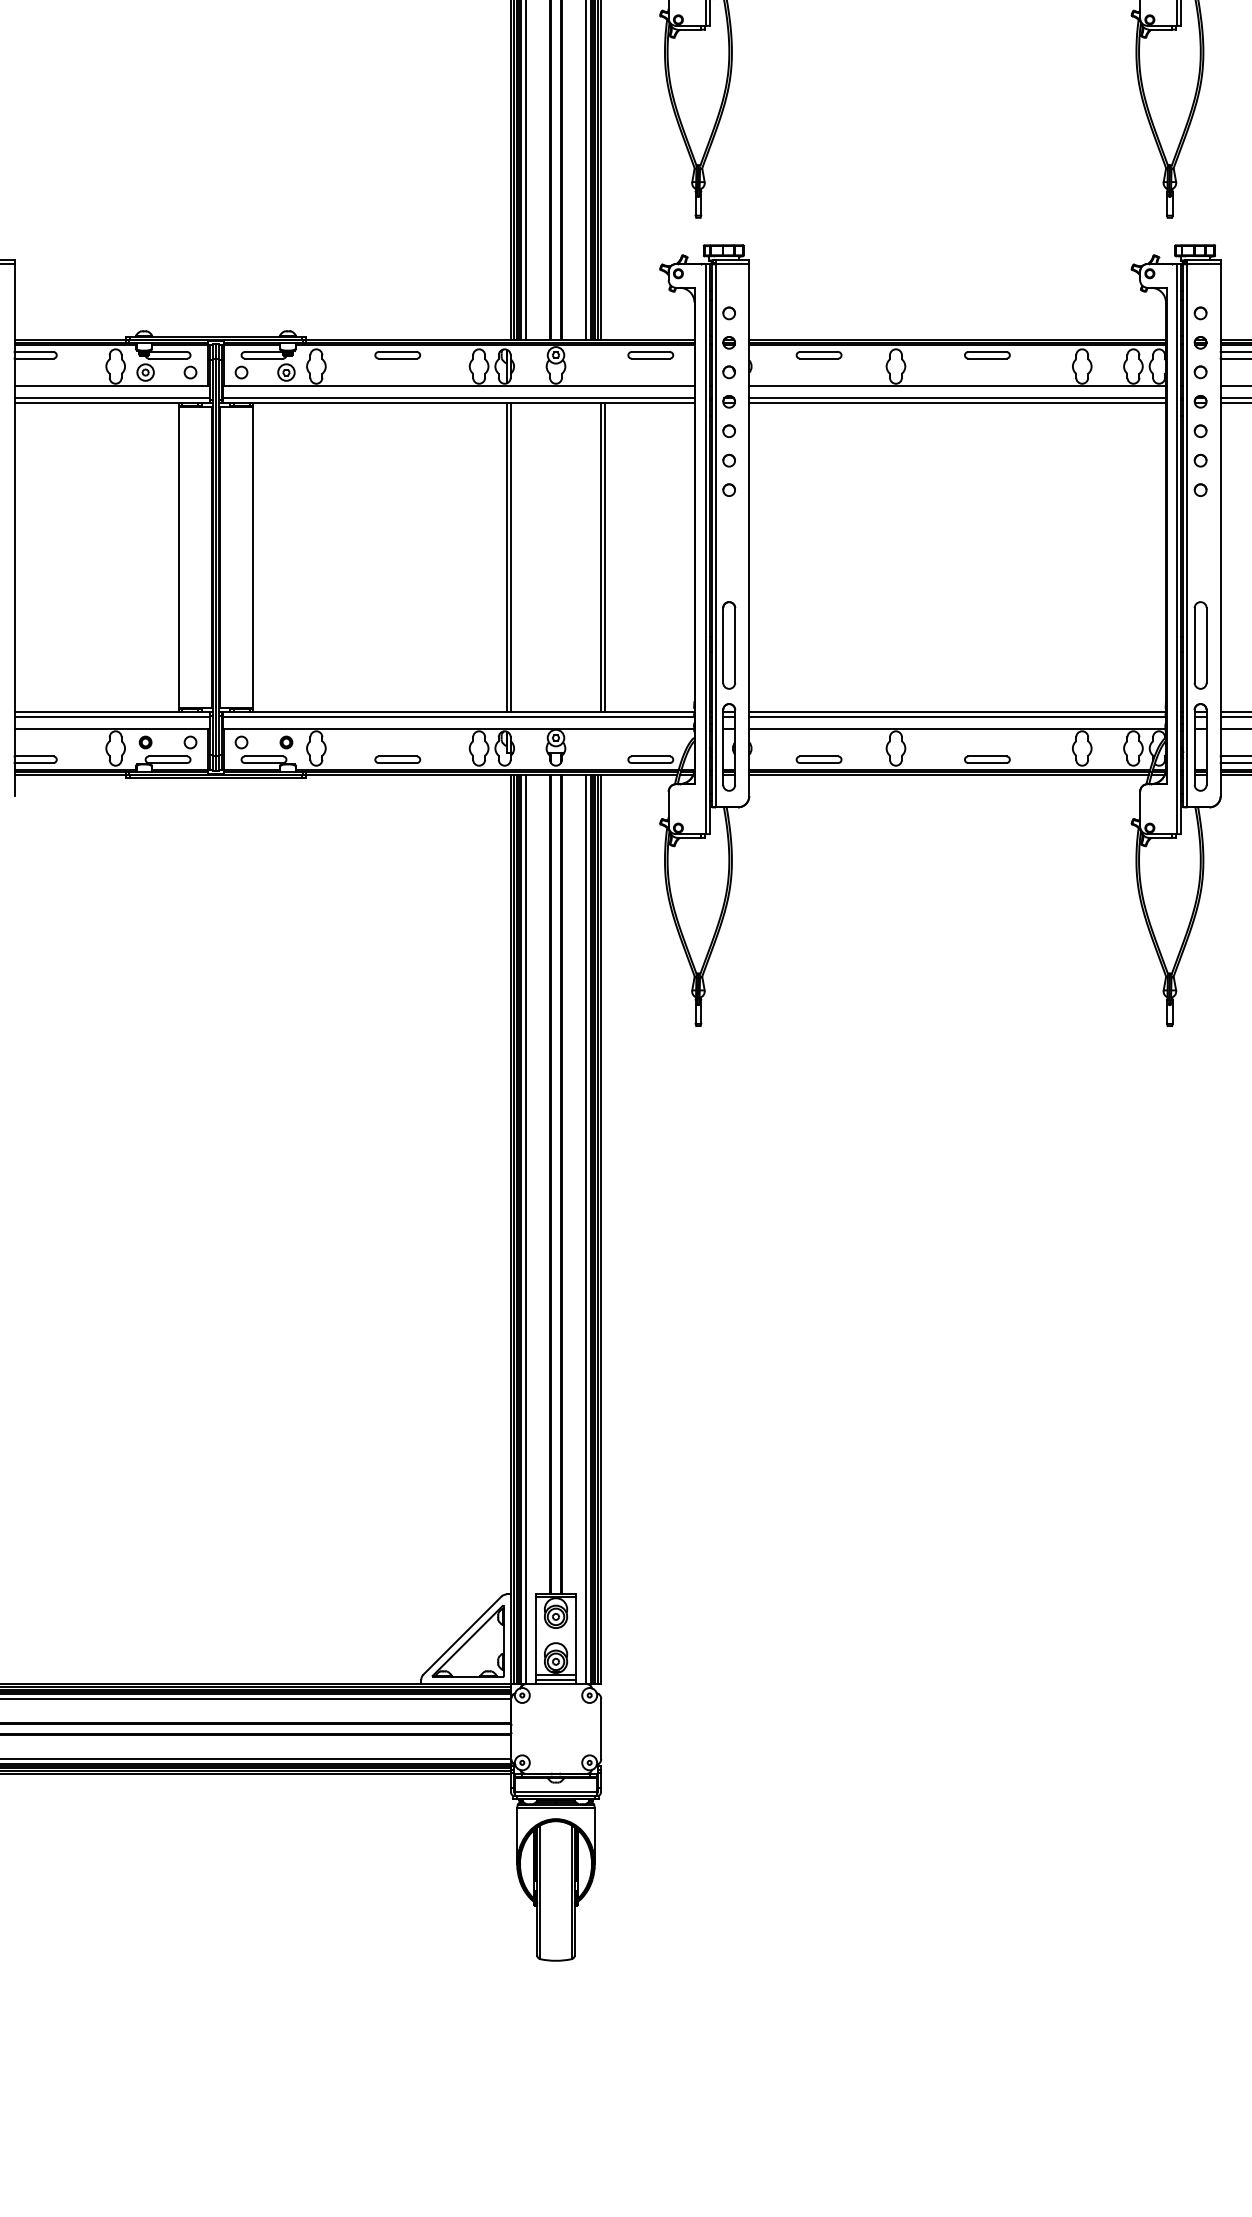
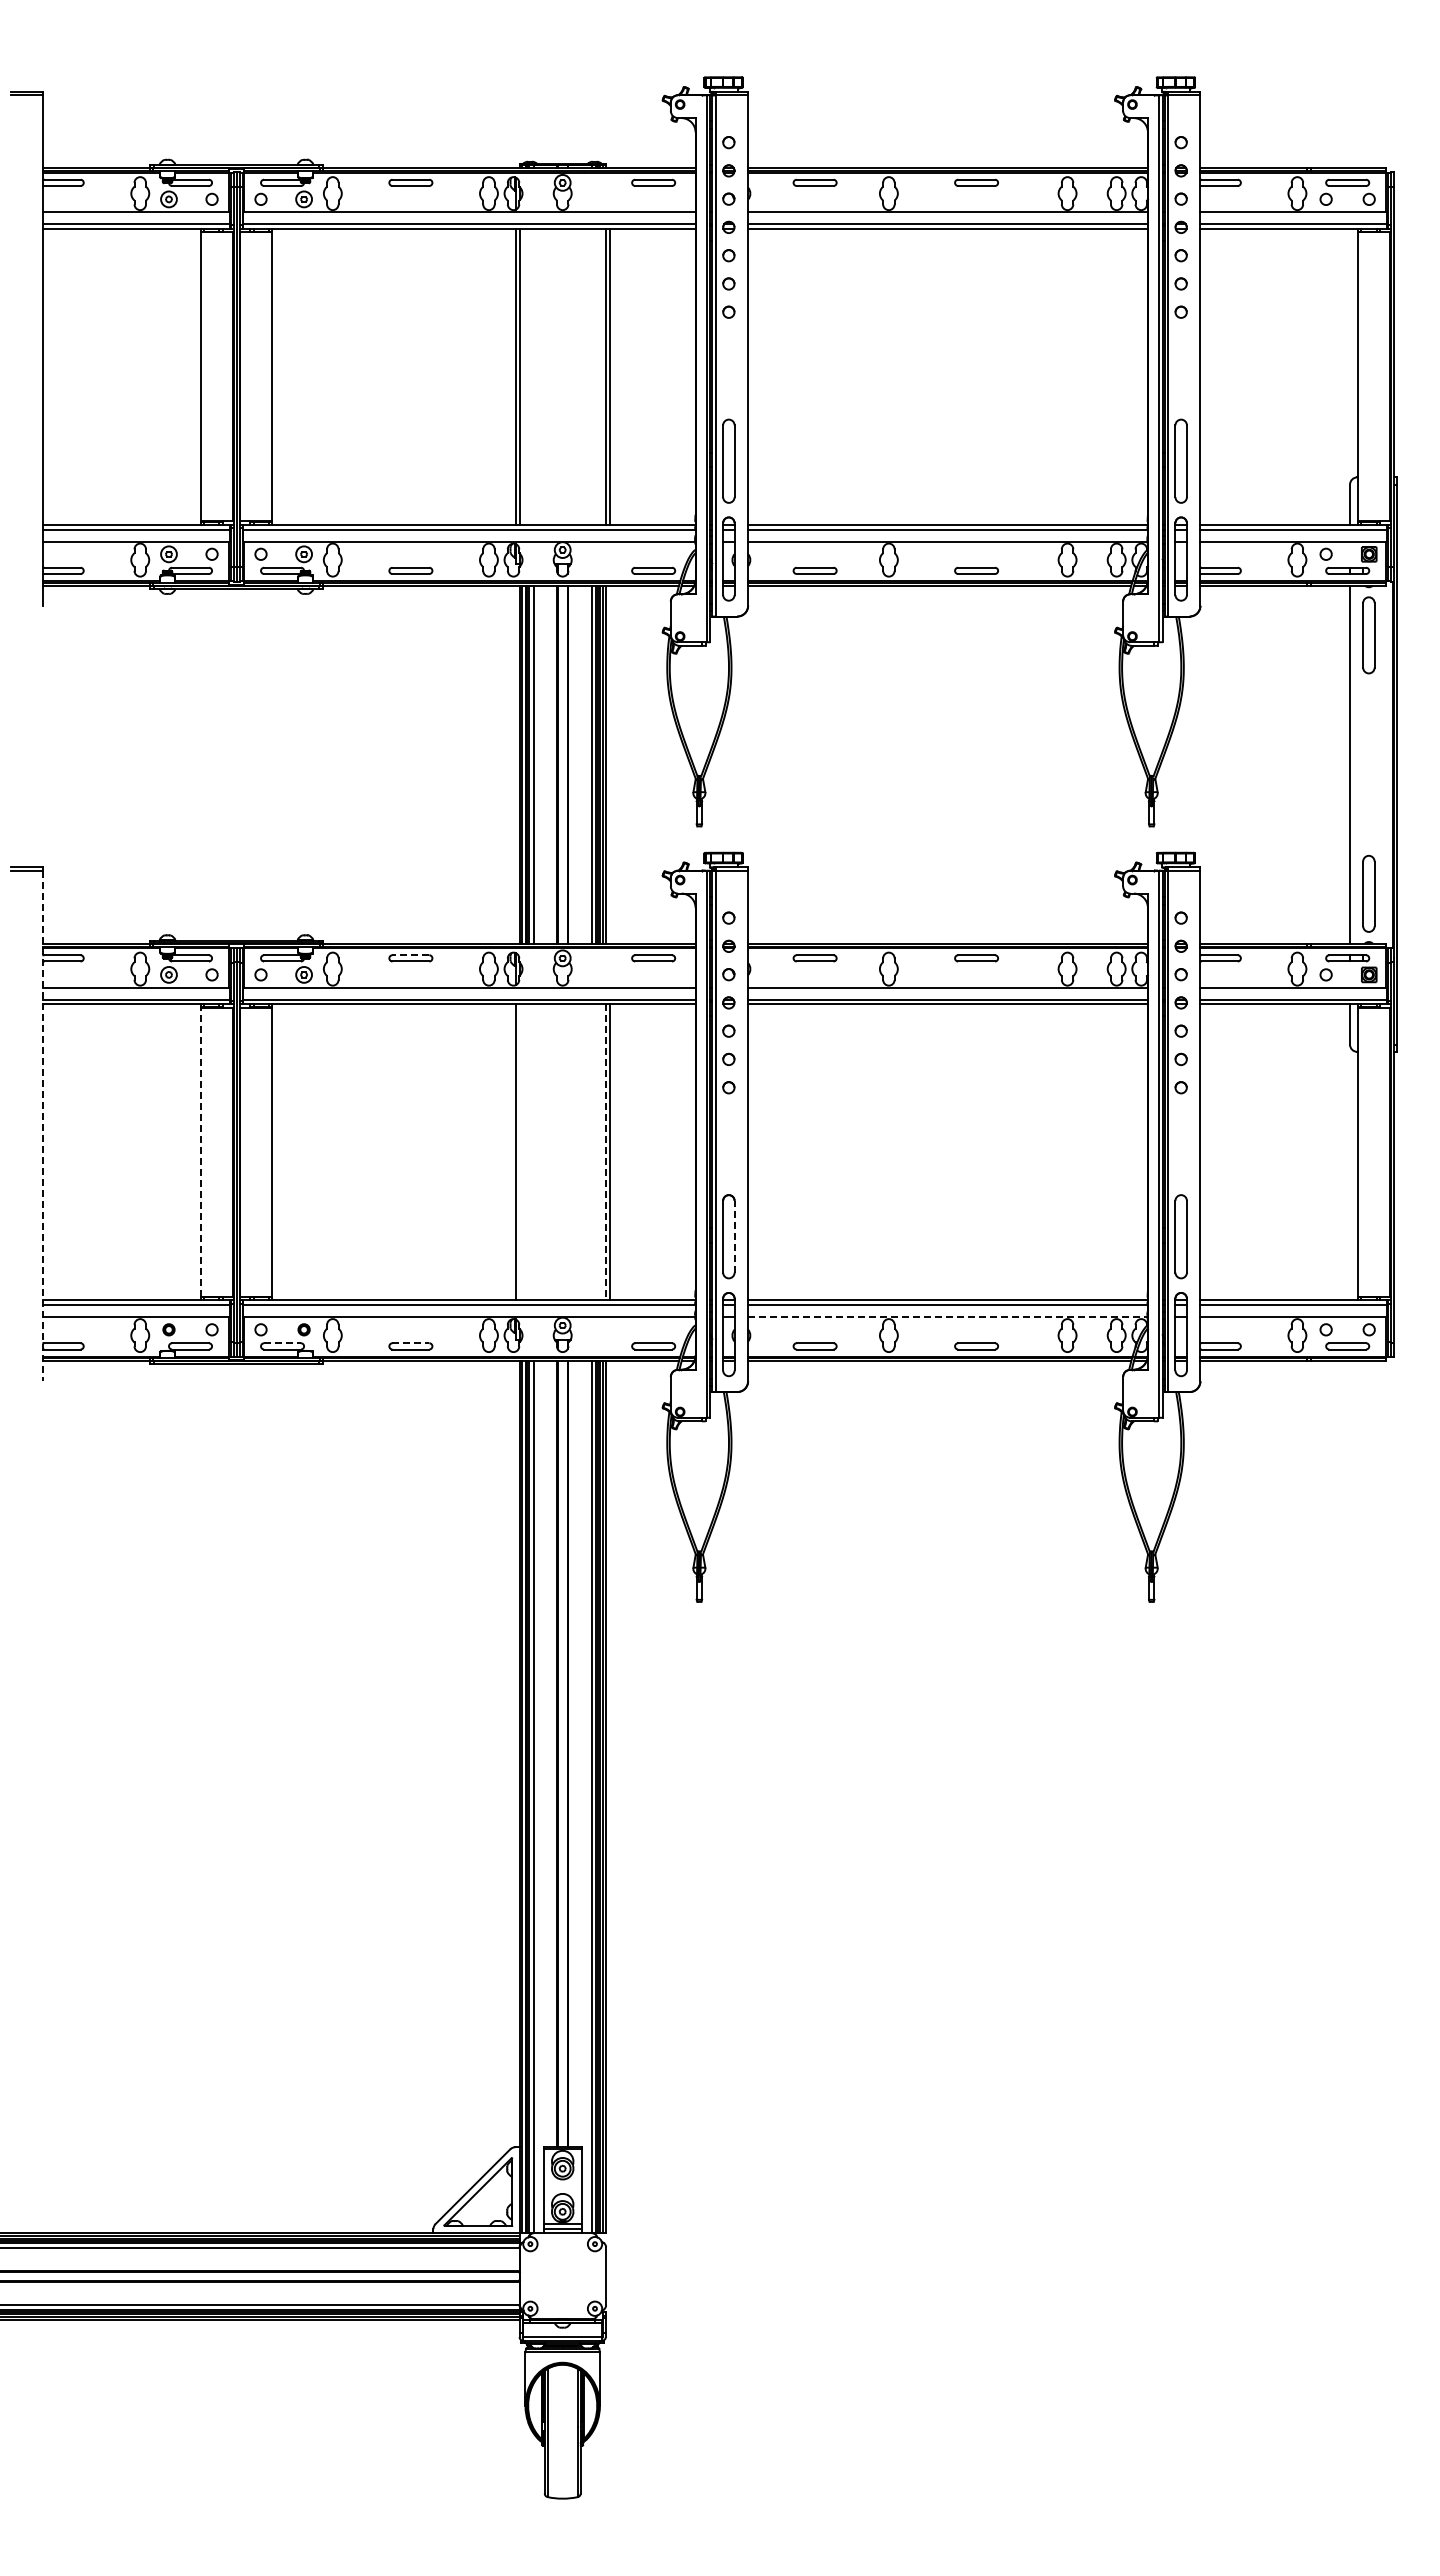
line: (397, 352) -> (410, 955), solid -> dashed
line: (14, 530) -> (43, 1126), solid -> dashed
line: (178, 557) -> (200, 1152), solid -> dashed
line: (510, 557) -> (519, 1152), removed
line: (600, 557) -> (605, 1152), solid -> dashed
line: (735, 645) -> (734, 1236), solid -> dashed
line: (957, 729) -> (947, 1317), solid -> dashed
line: (264, 756) -> (283, 1343), solid -> dashed
line: (398, 756) -> (411, 1343), solid -> dashed

